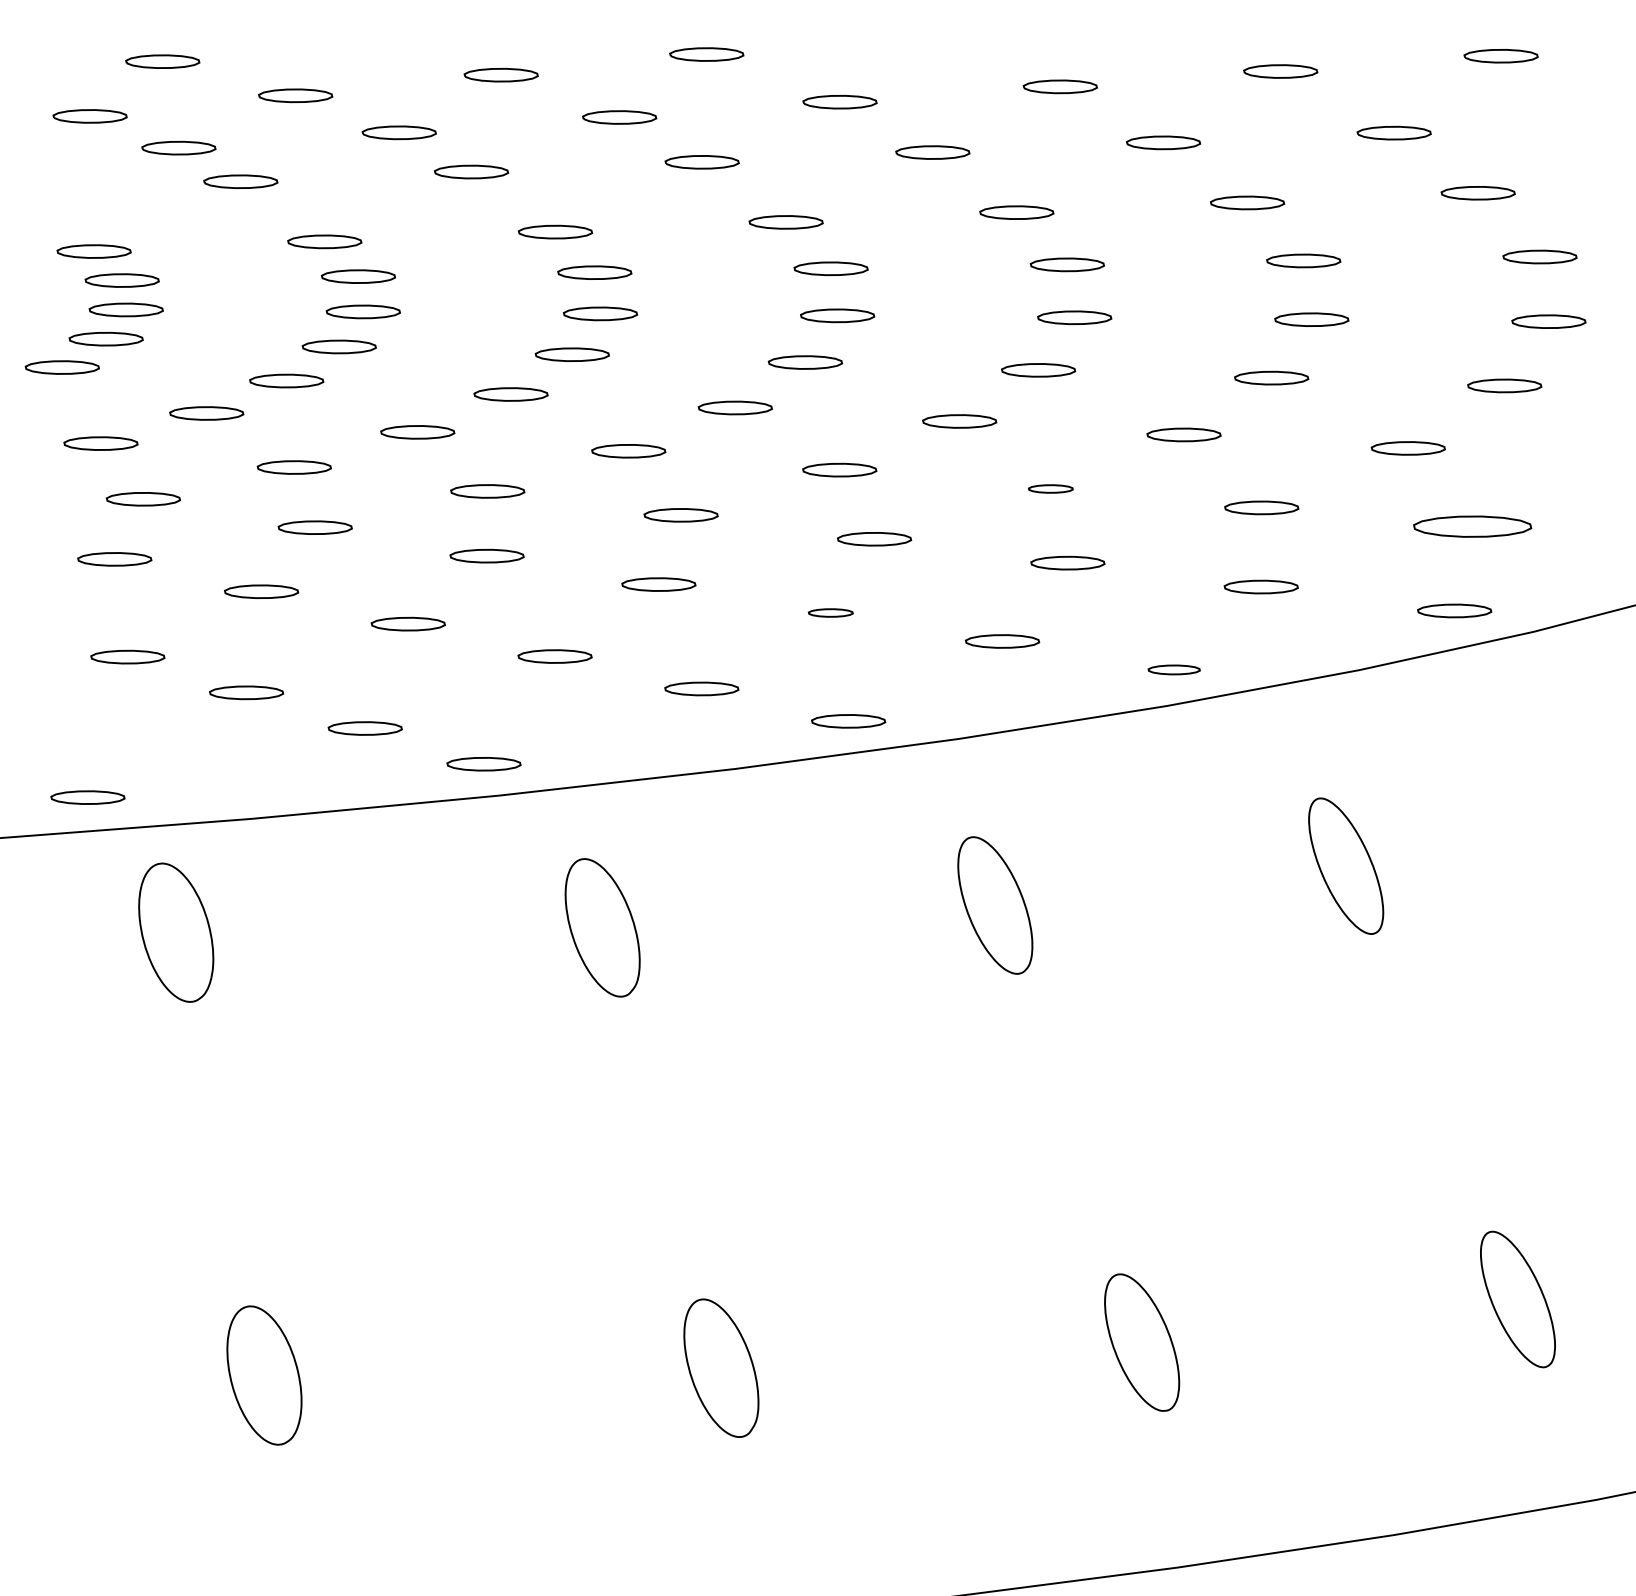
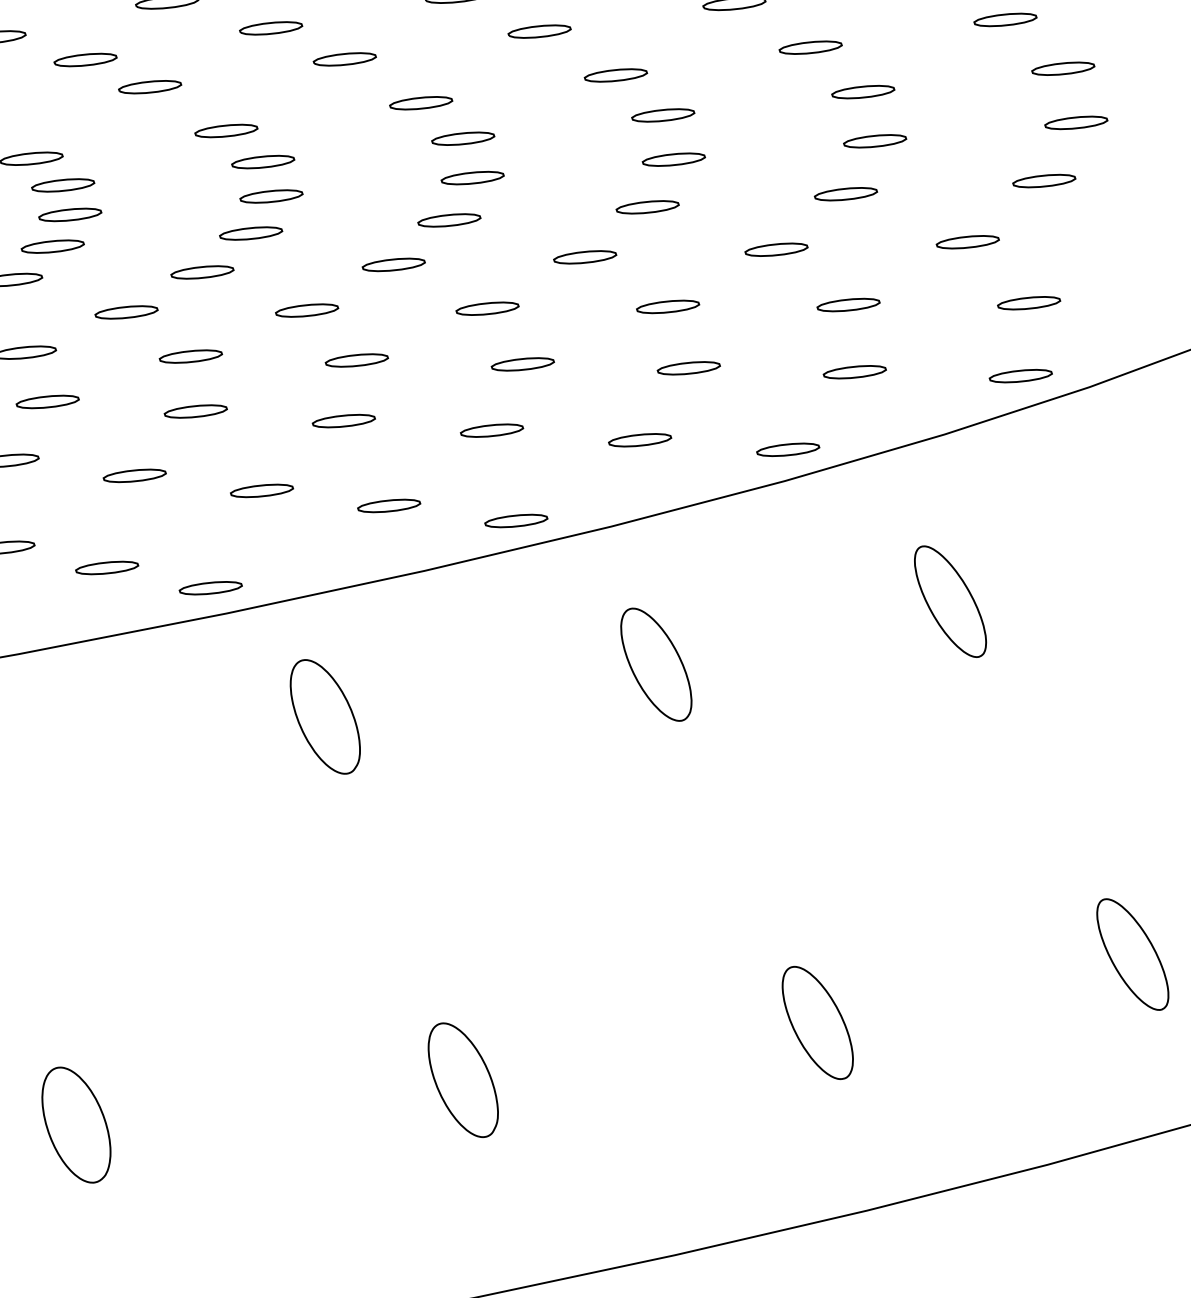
part: (1050, 488) -> (667, 306), size x1.67
part: (1472, 526) -> (1028, 302), size x0.62
part: (830, 612) -> (491, 430), size x1.67
part: (1173, 669) -> (787, 449), size x1.43

